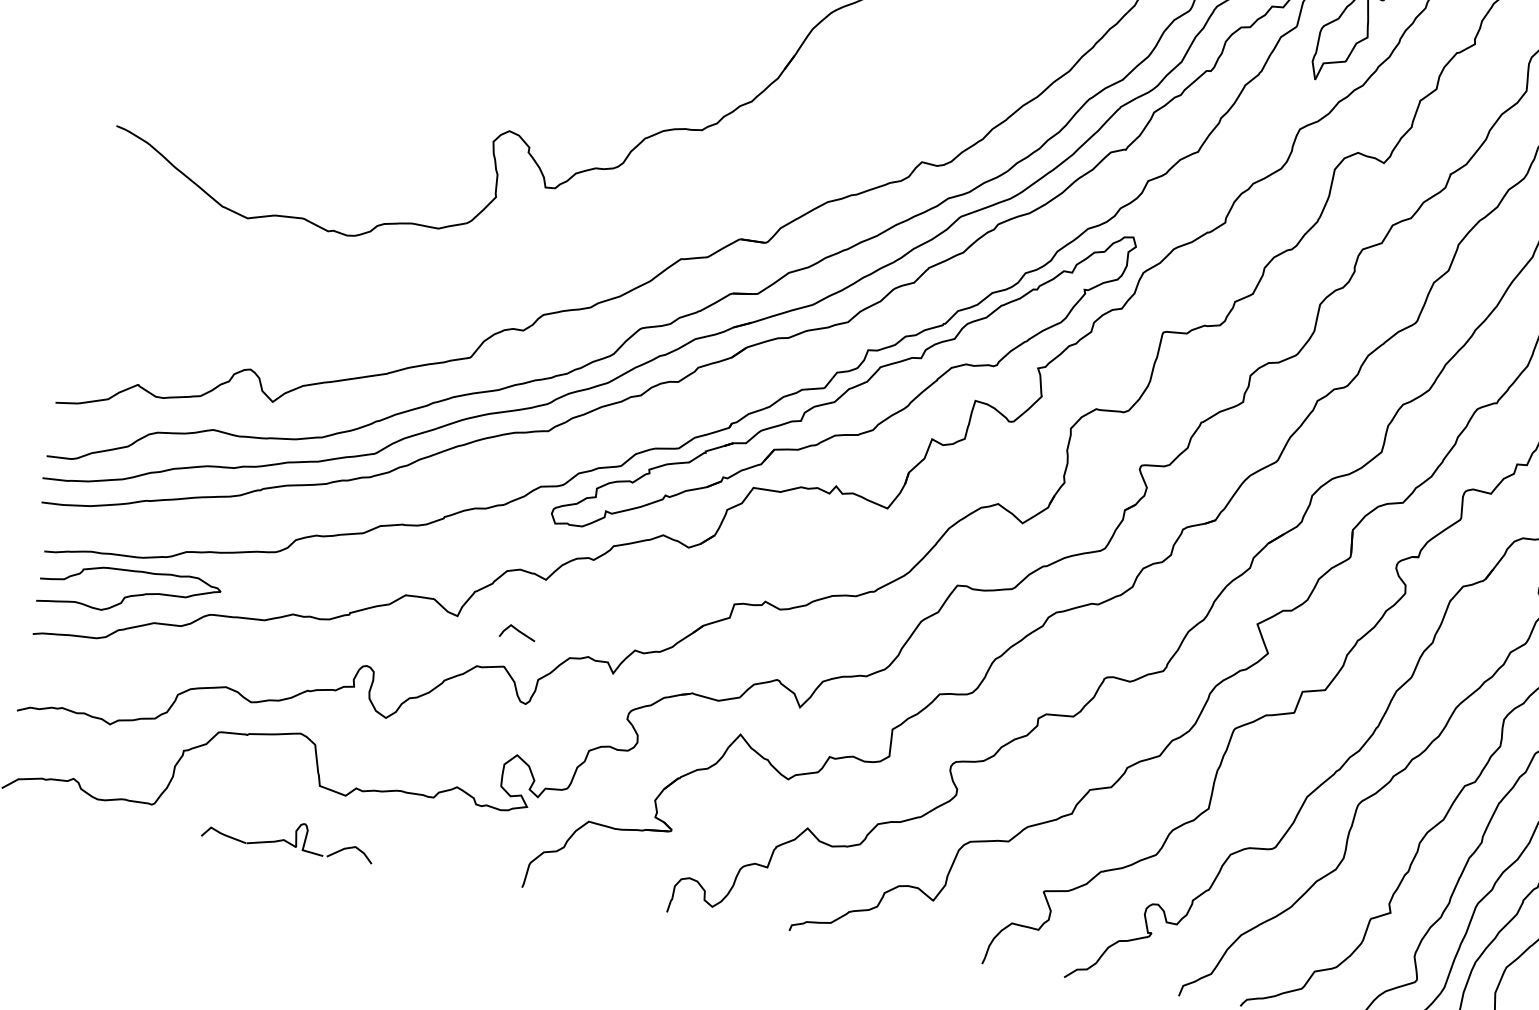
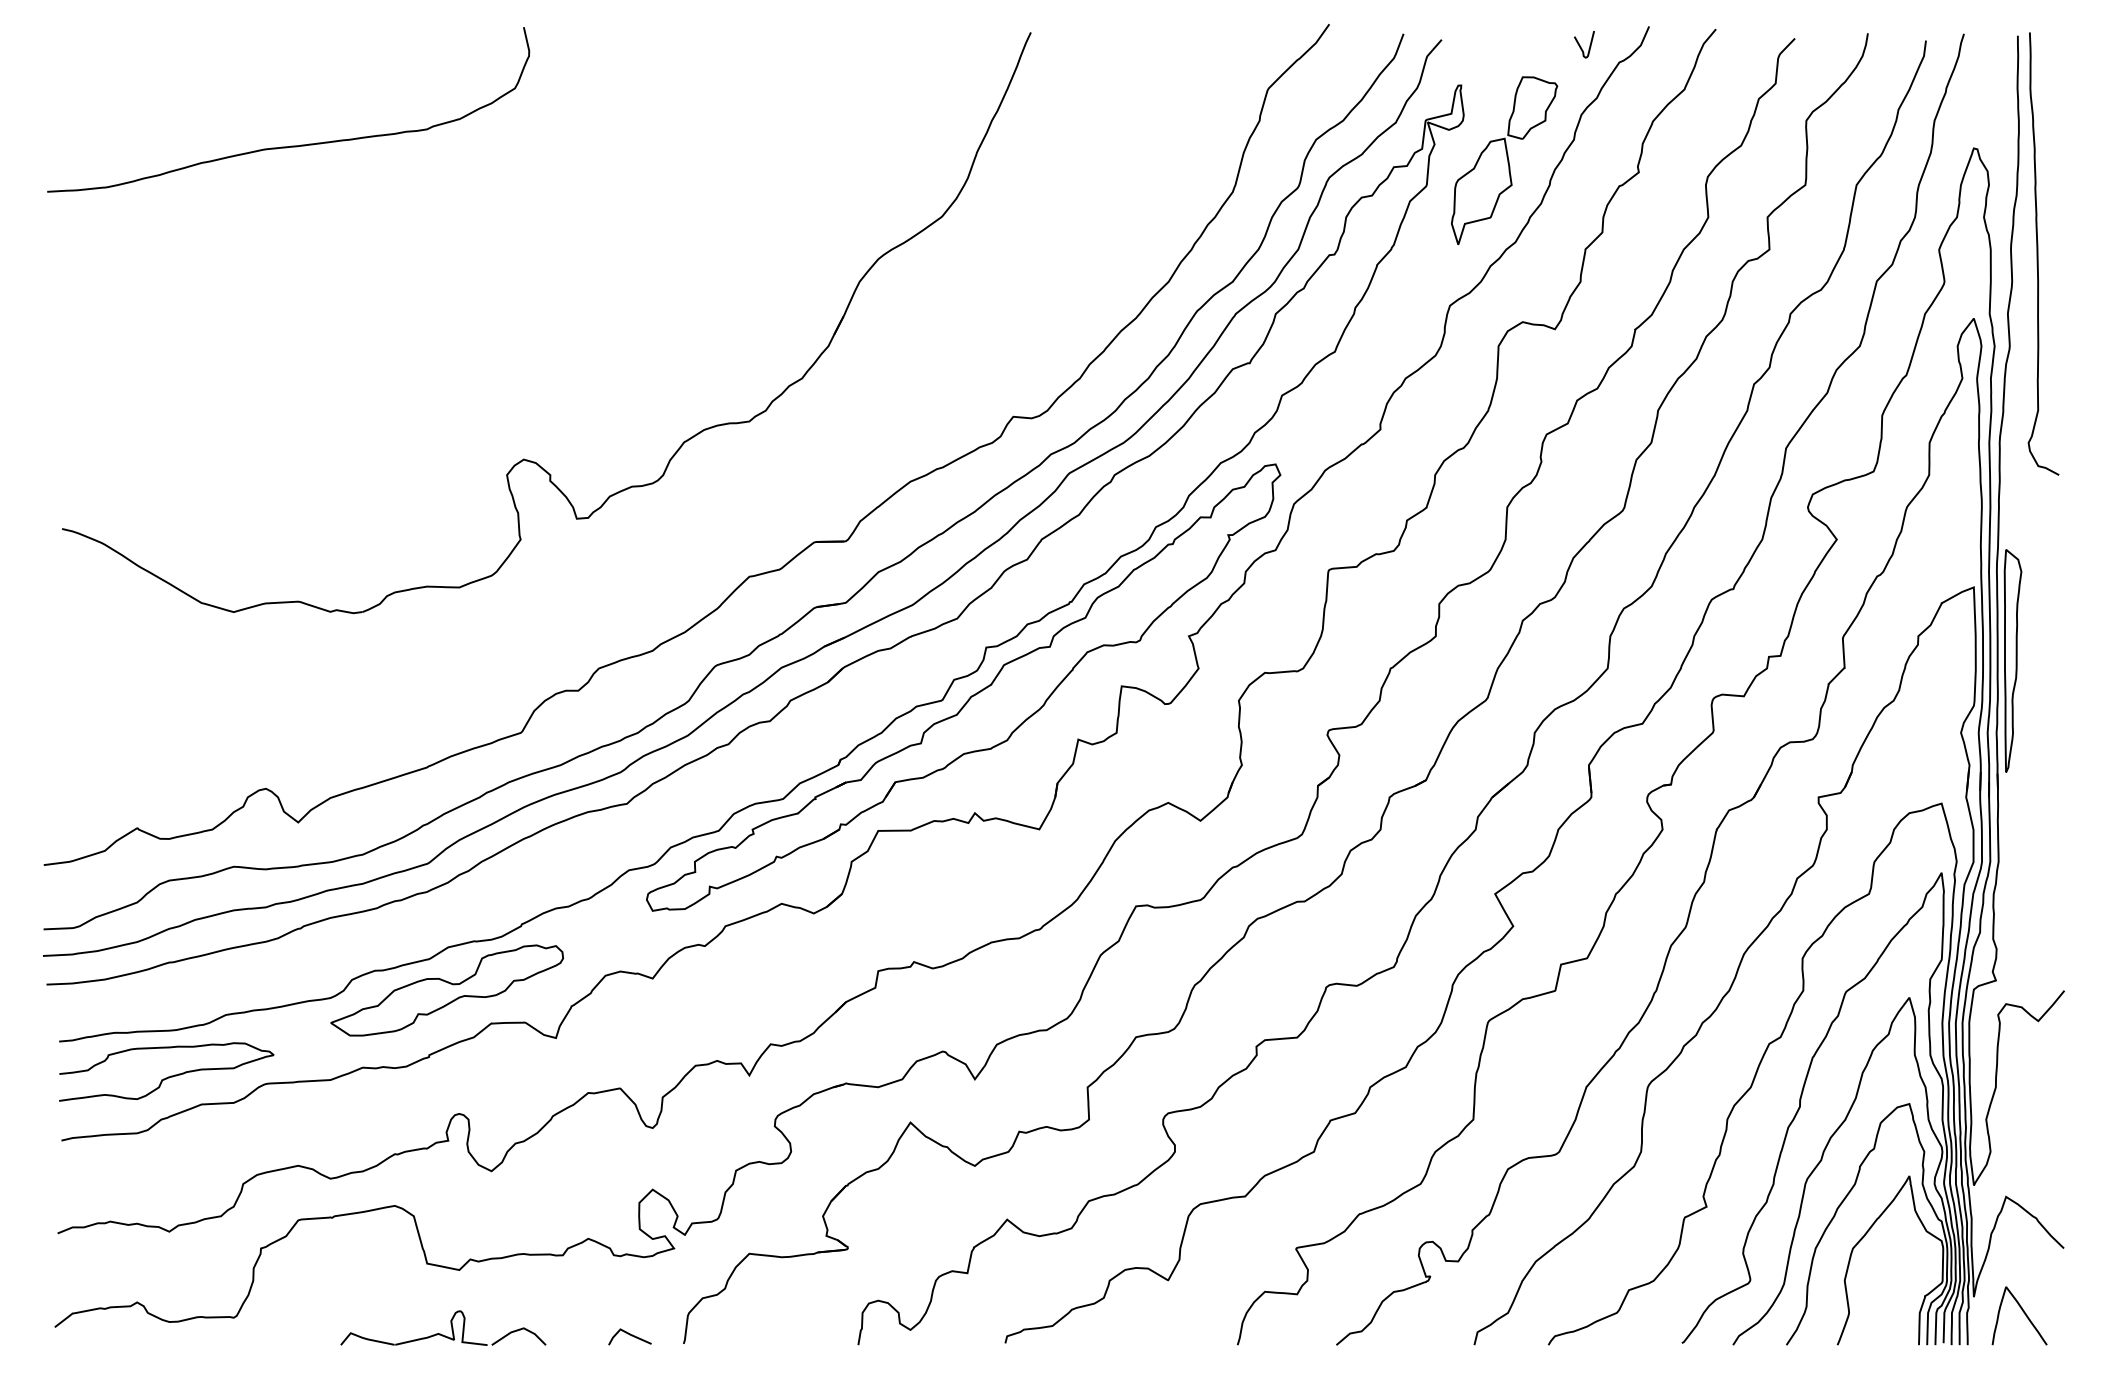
part: (373, 561) -> (447, 990), added
line: (517, 631) -> (629, 1335), moved
part: (285, 840) -> (440, 1333), moved

